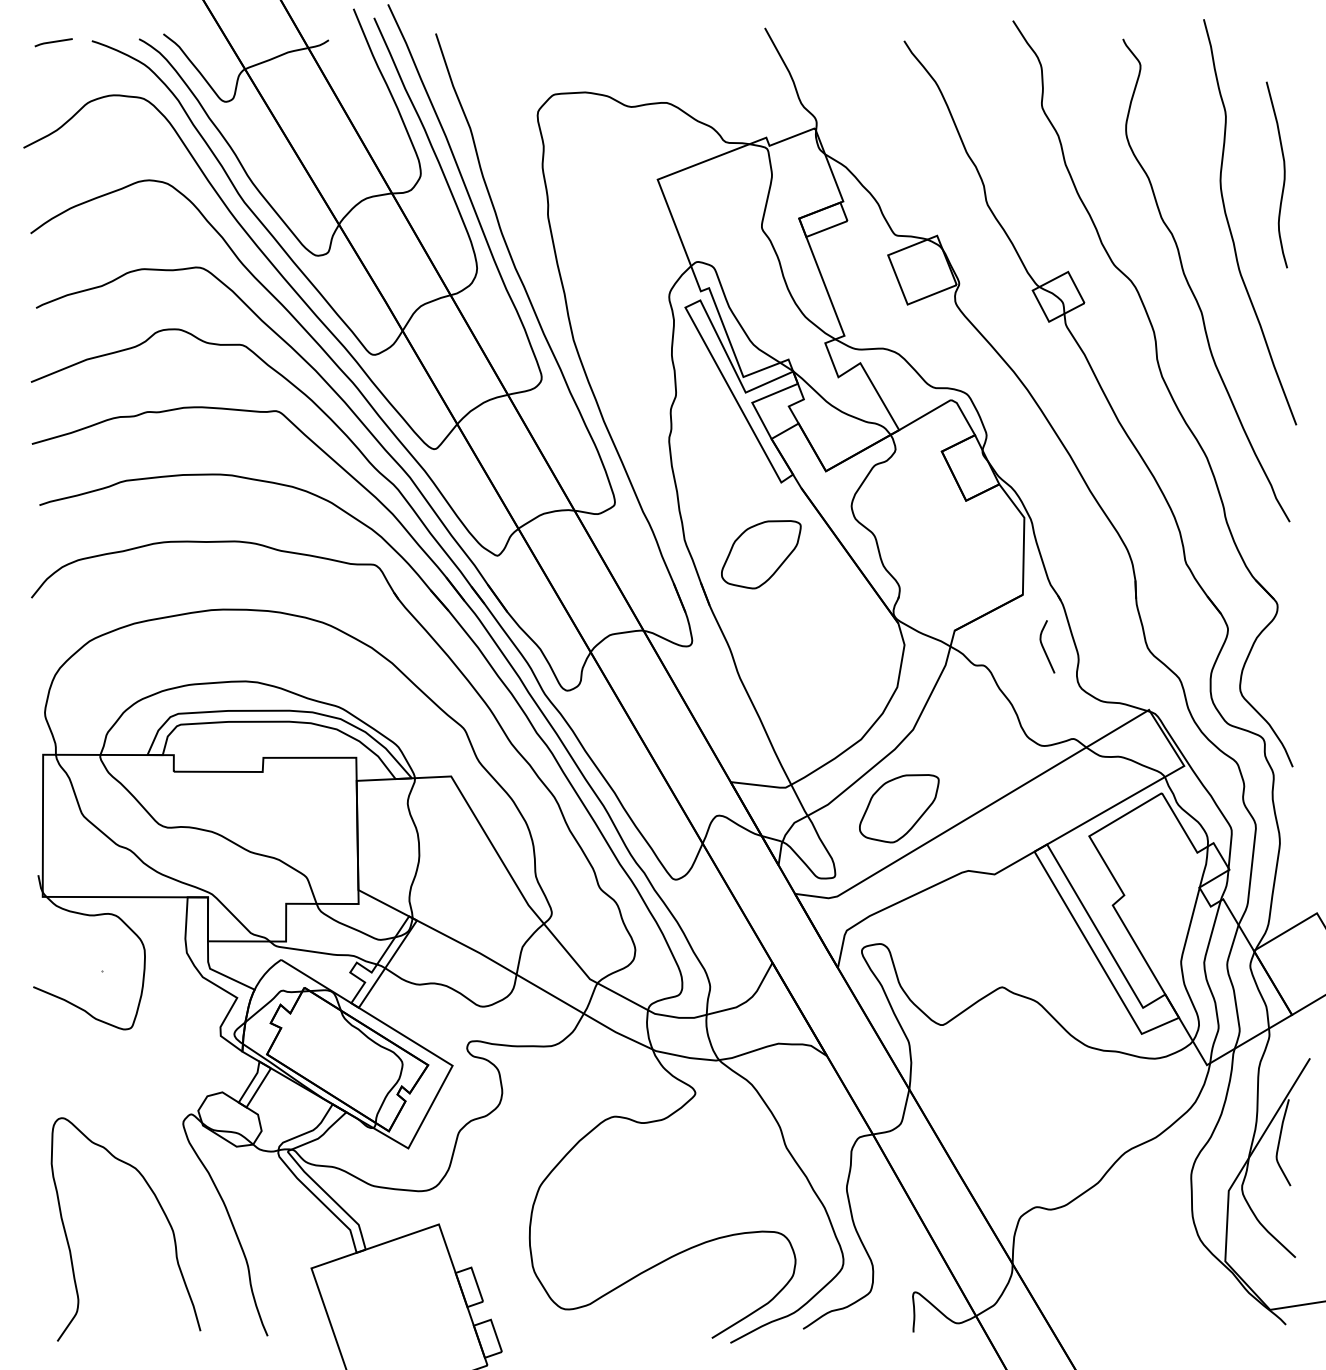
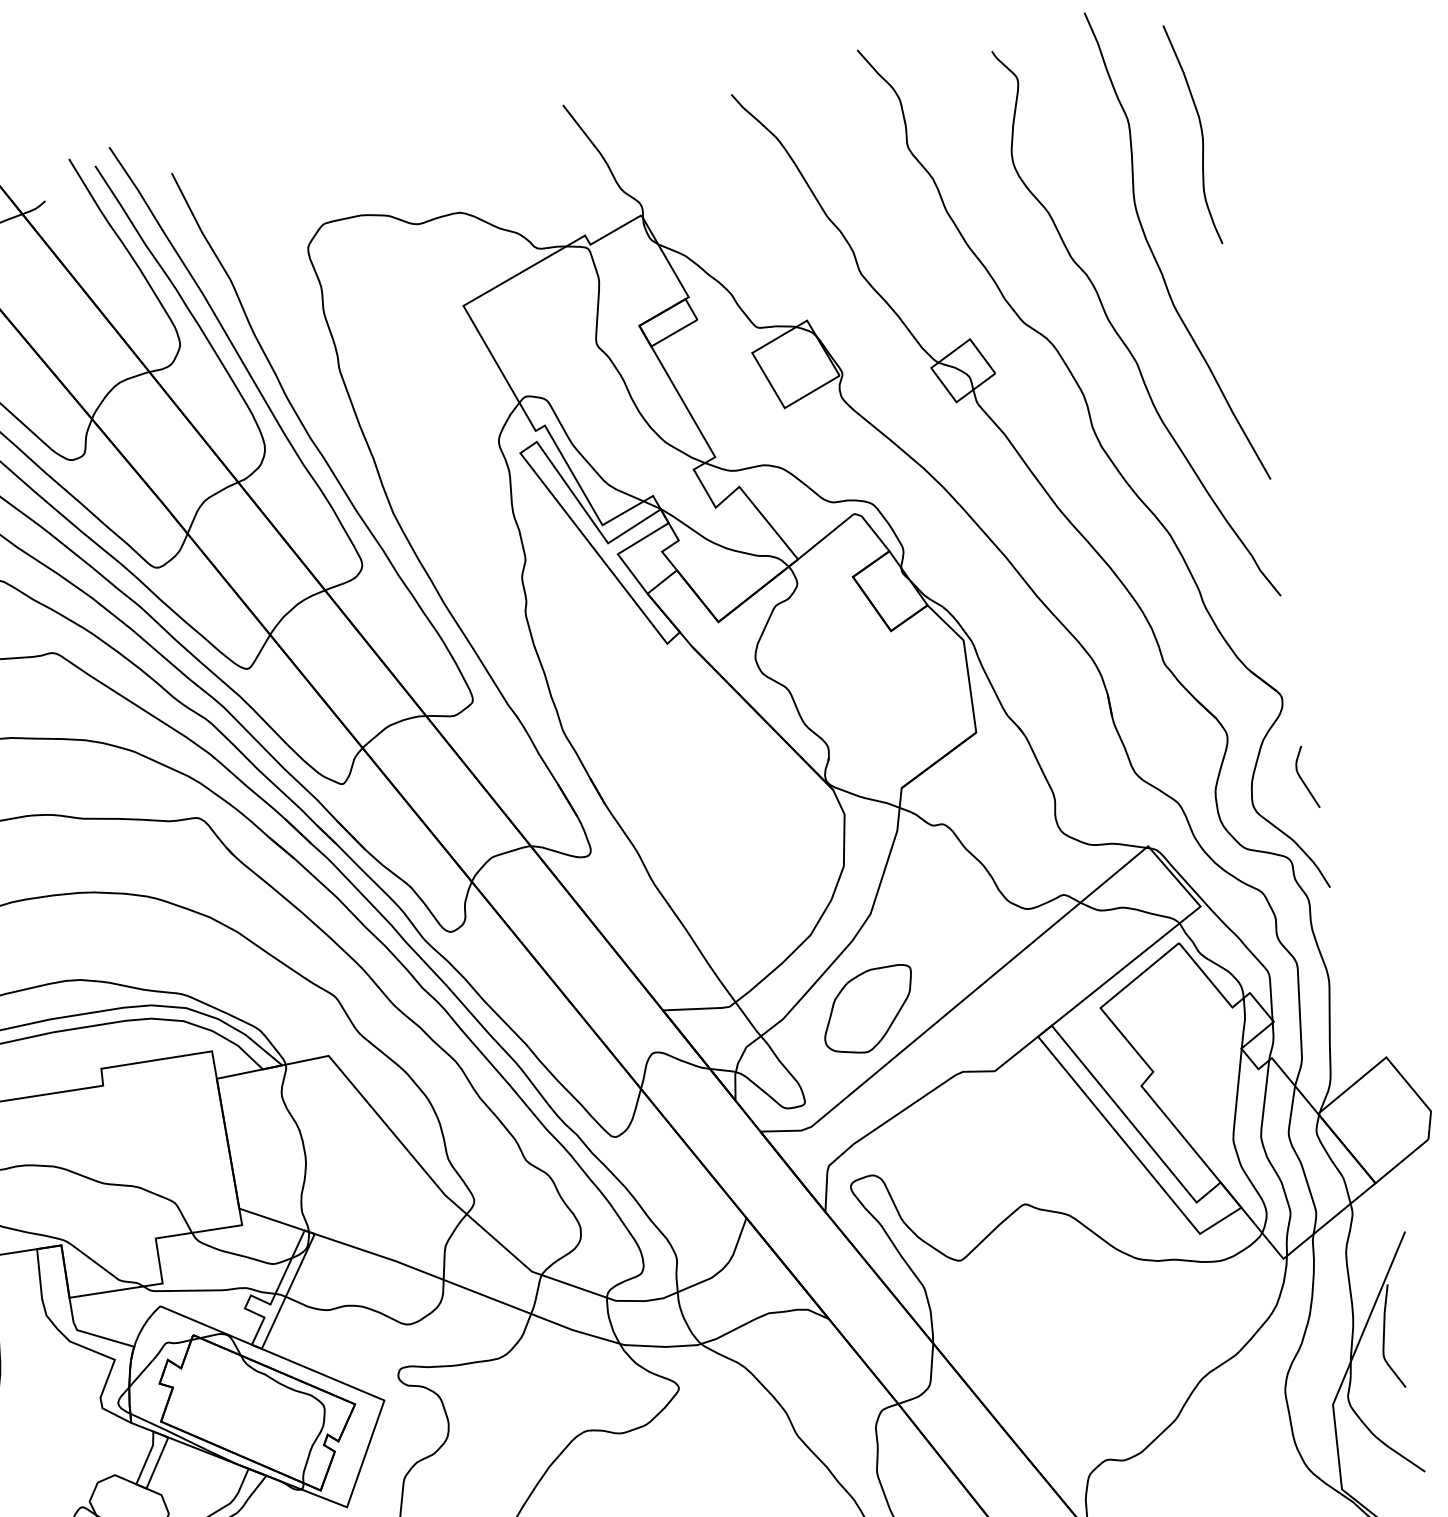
curve: (1283, 174) -> (1200, 132), moved
part: (761, 554) -> (657, 733), removed
curve: (1044, 647) -> (1303, 778), moved

